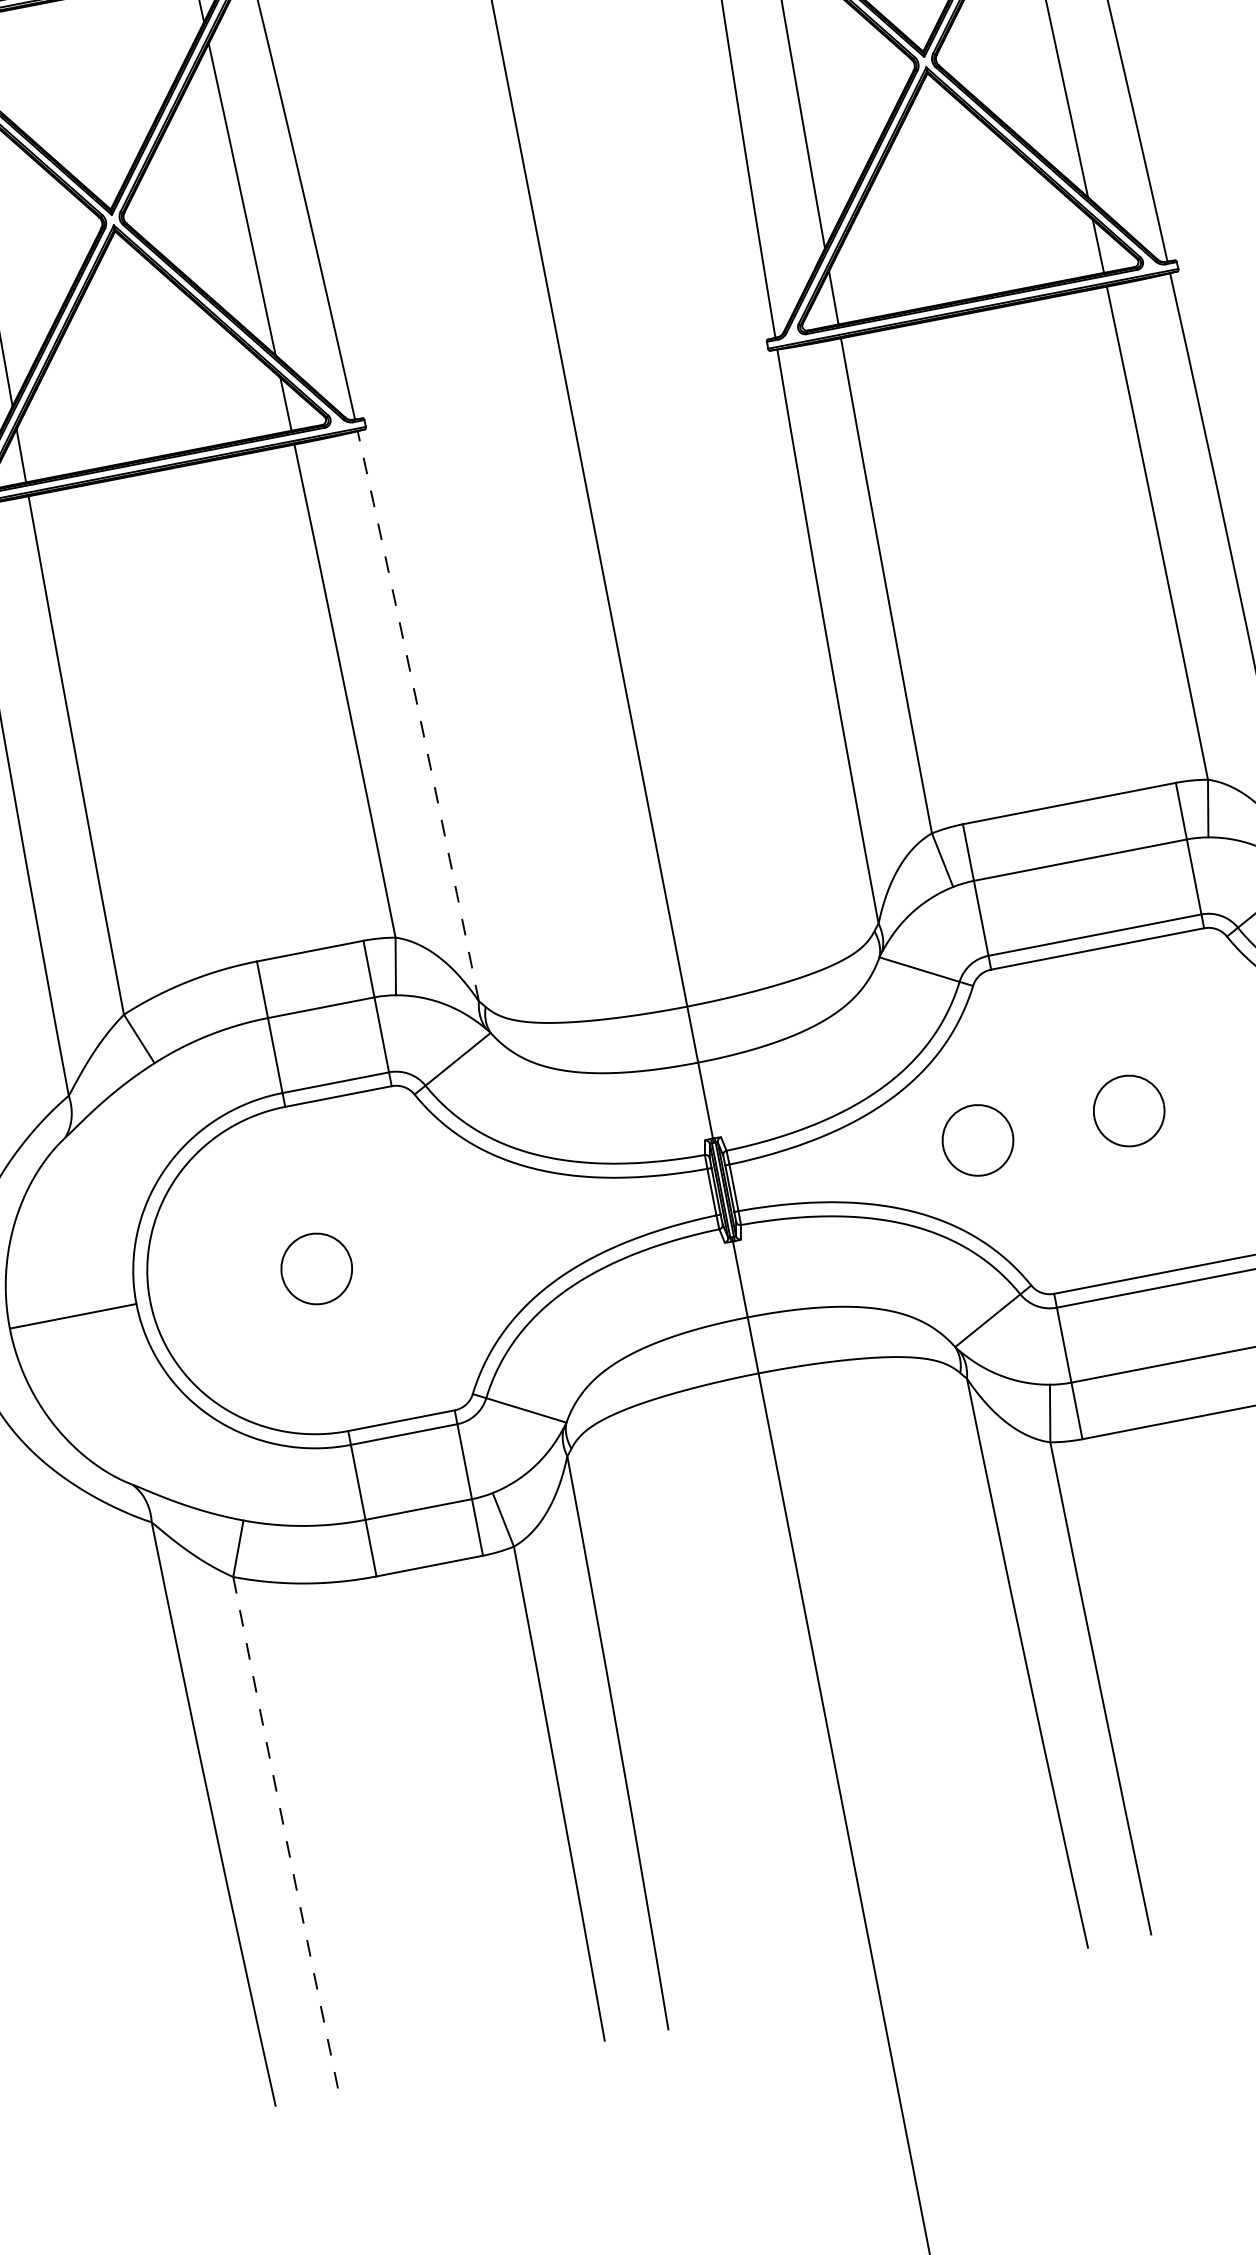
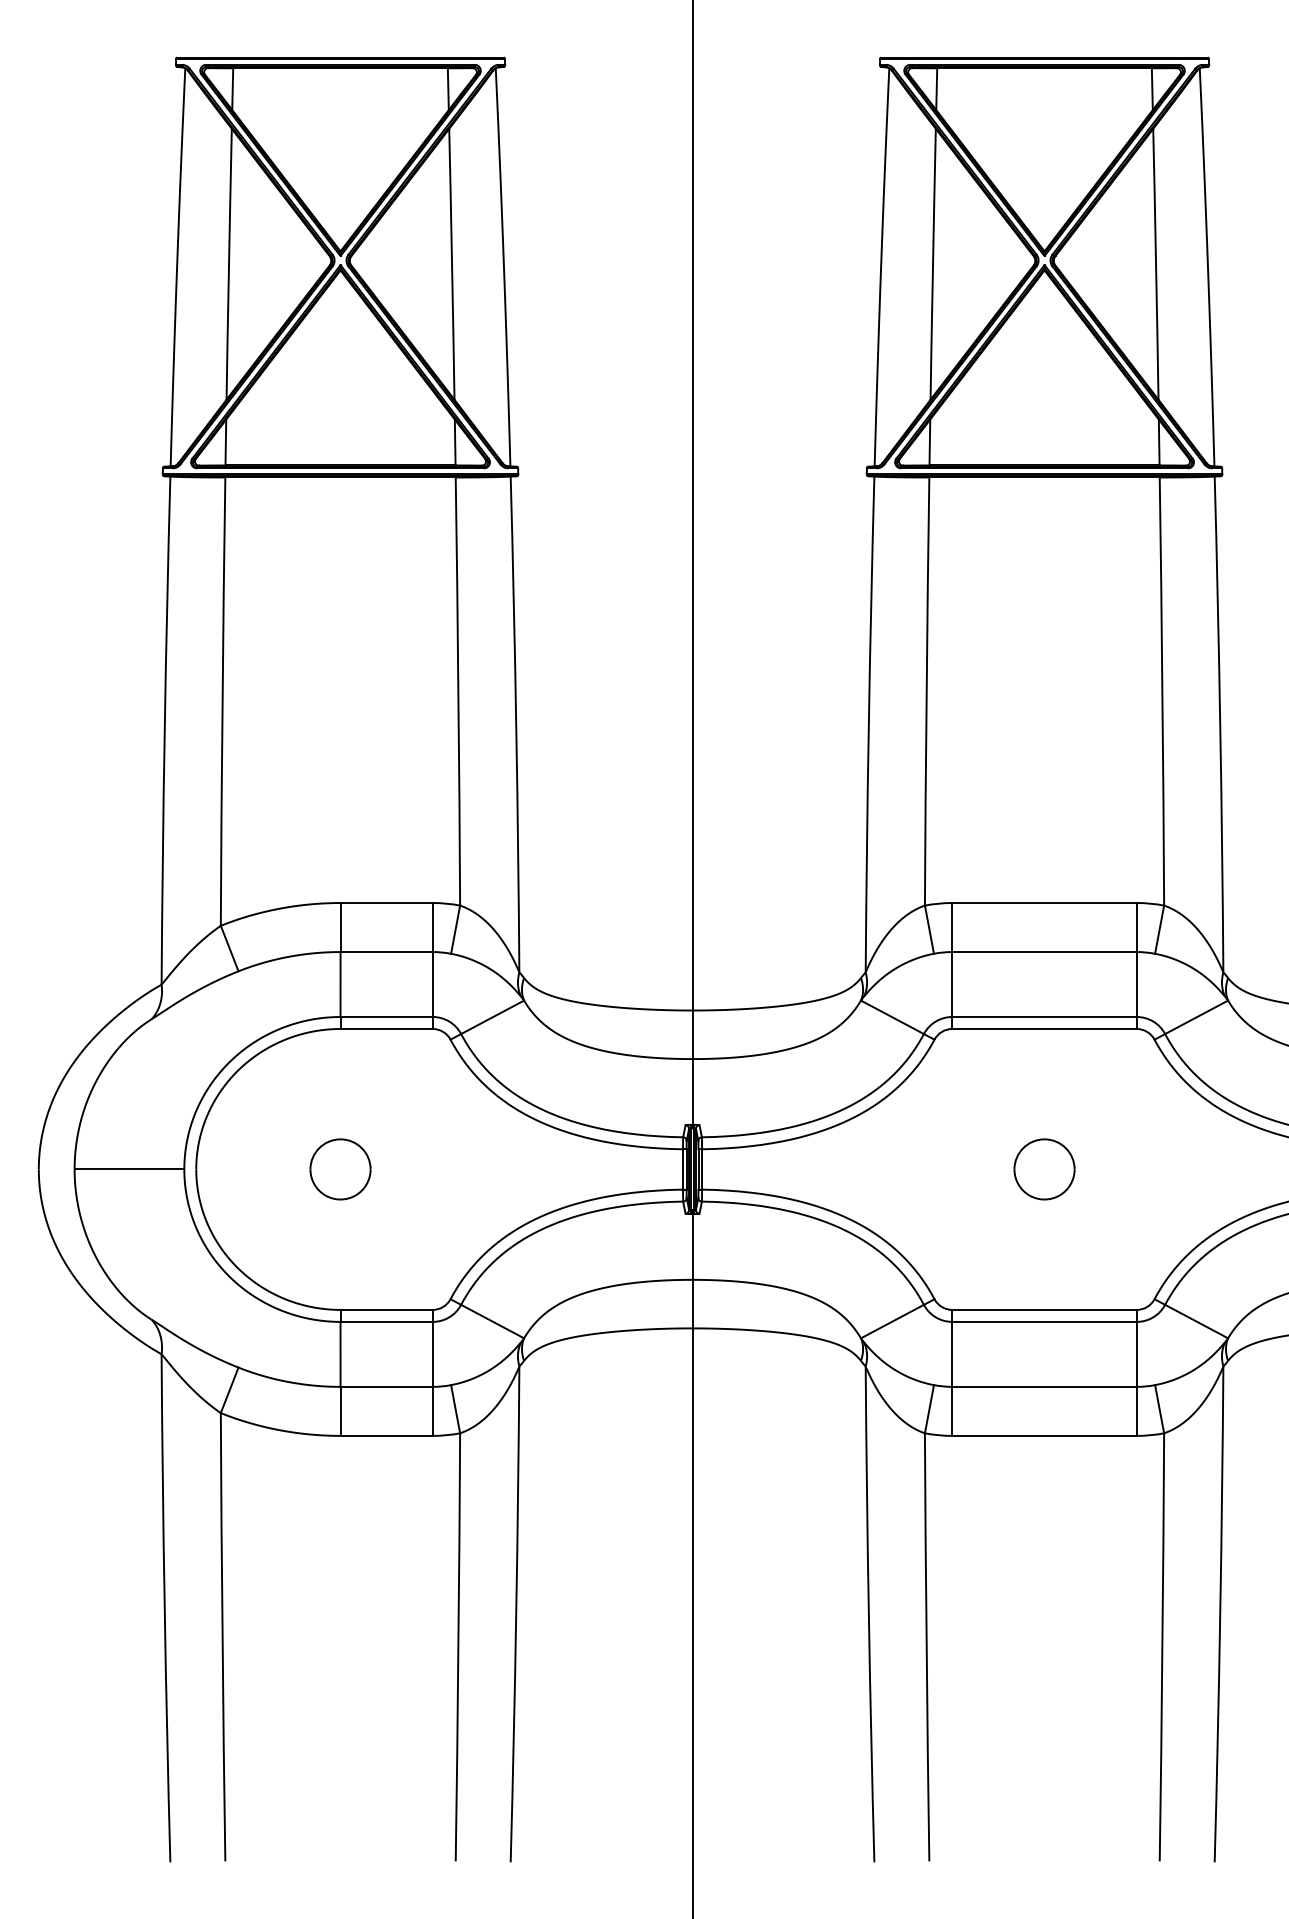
arc: (420, 716) -> (516, 724), dashed -> solid
part: (977, 1140) -> (913, 1169), removed
arc: (285, 1835) -> (222, 1637), dashed -> solid

